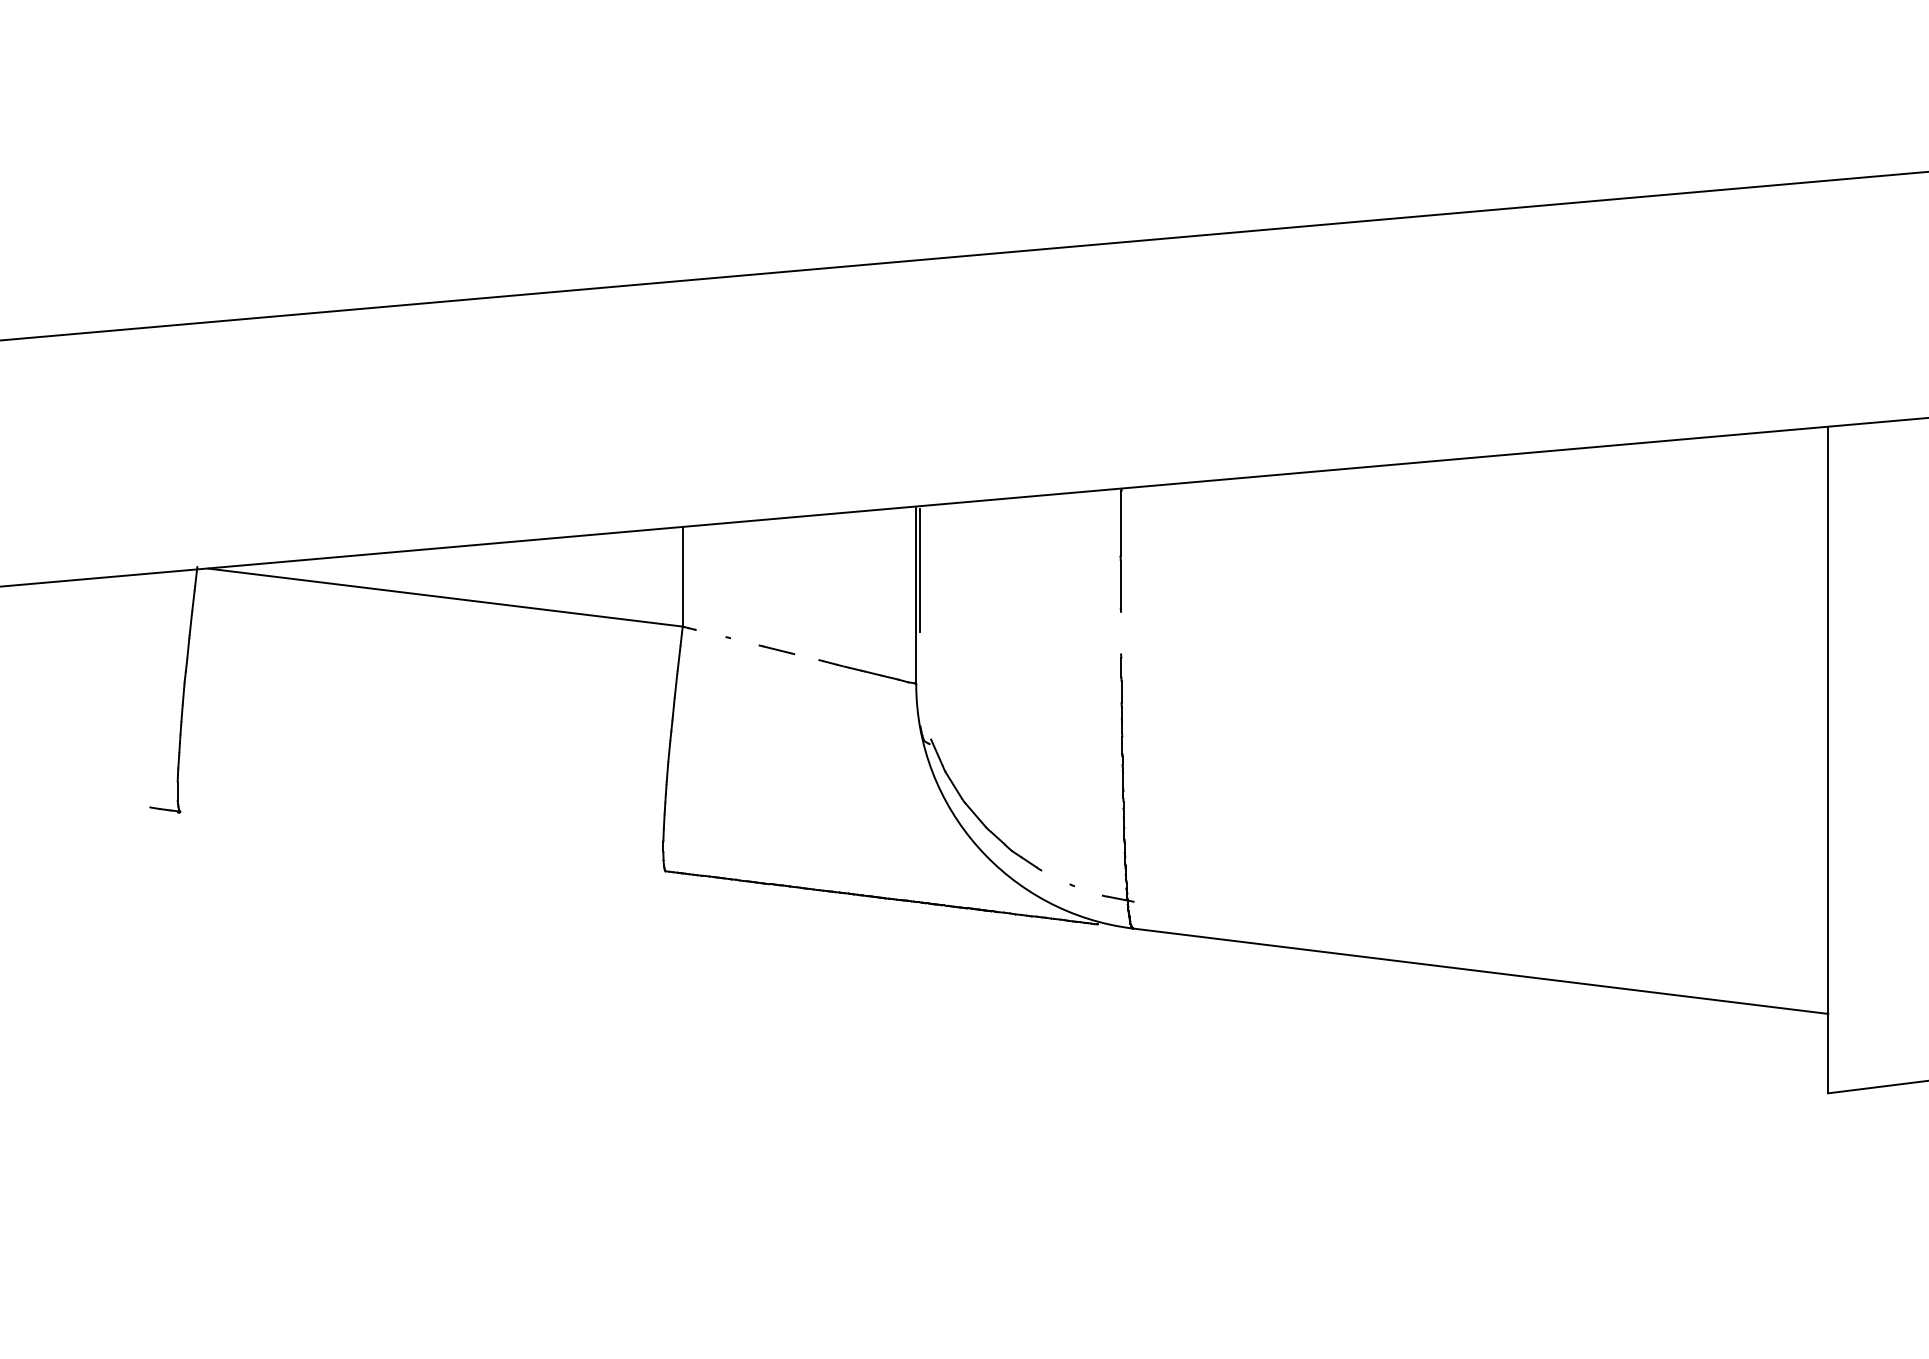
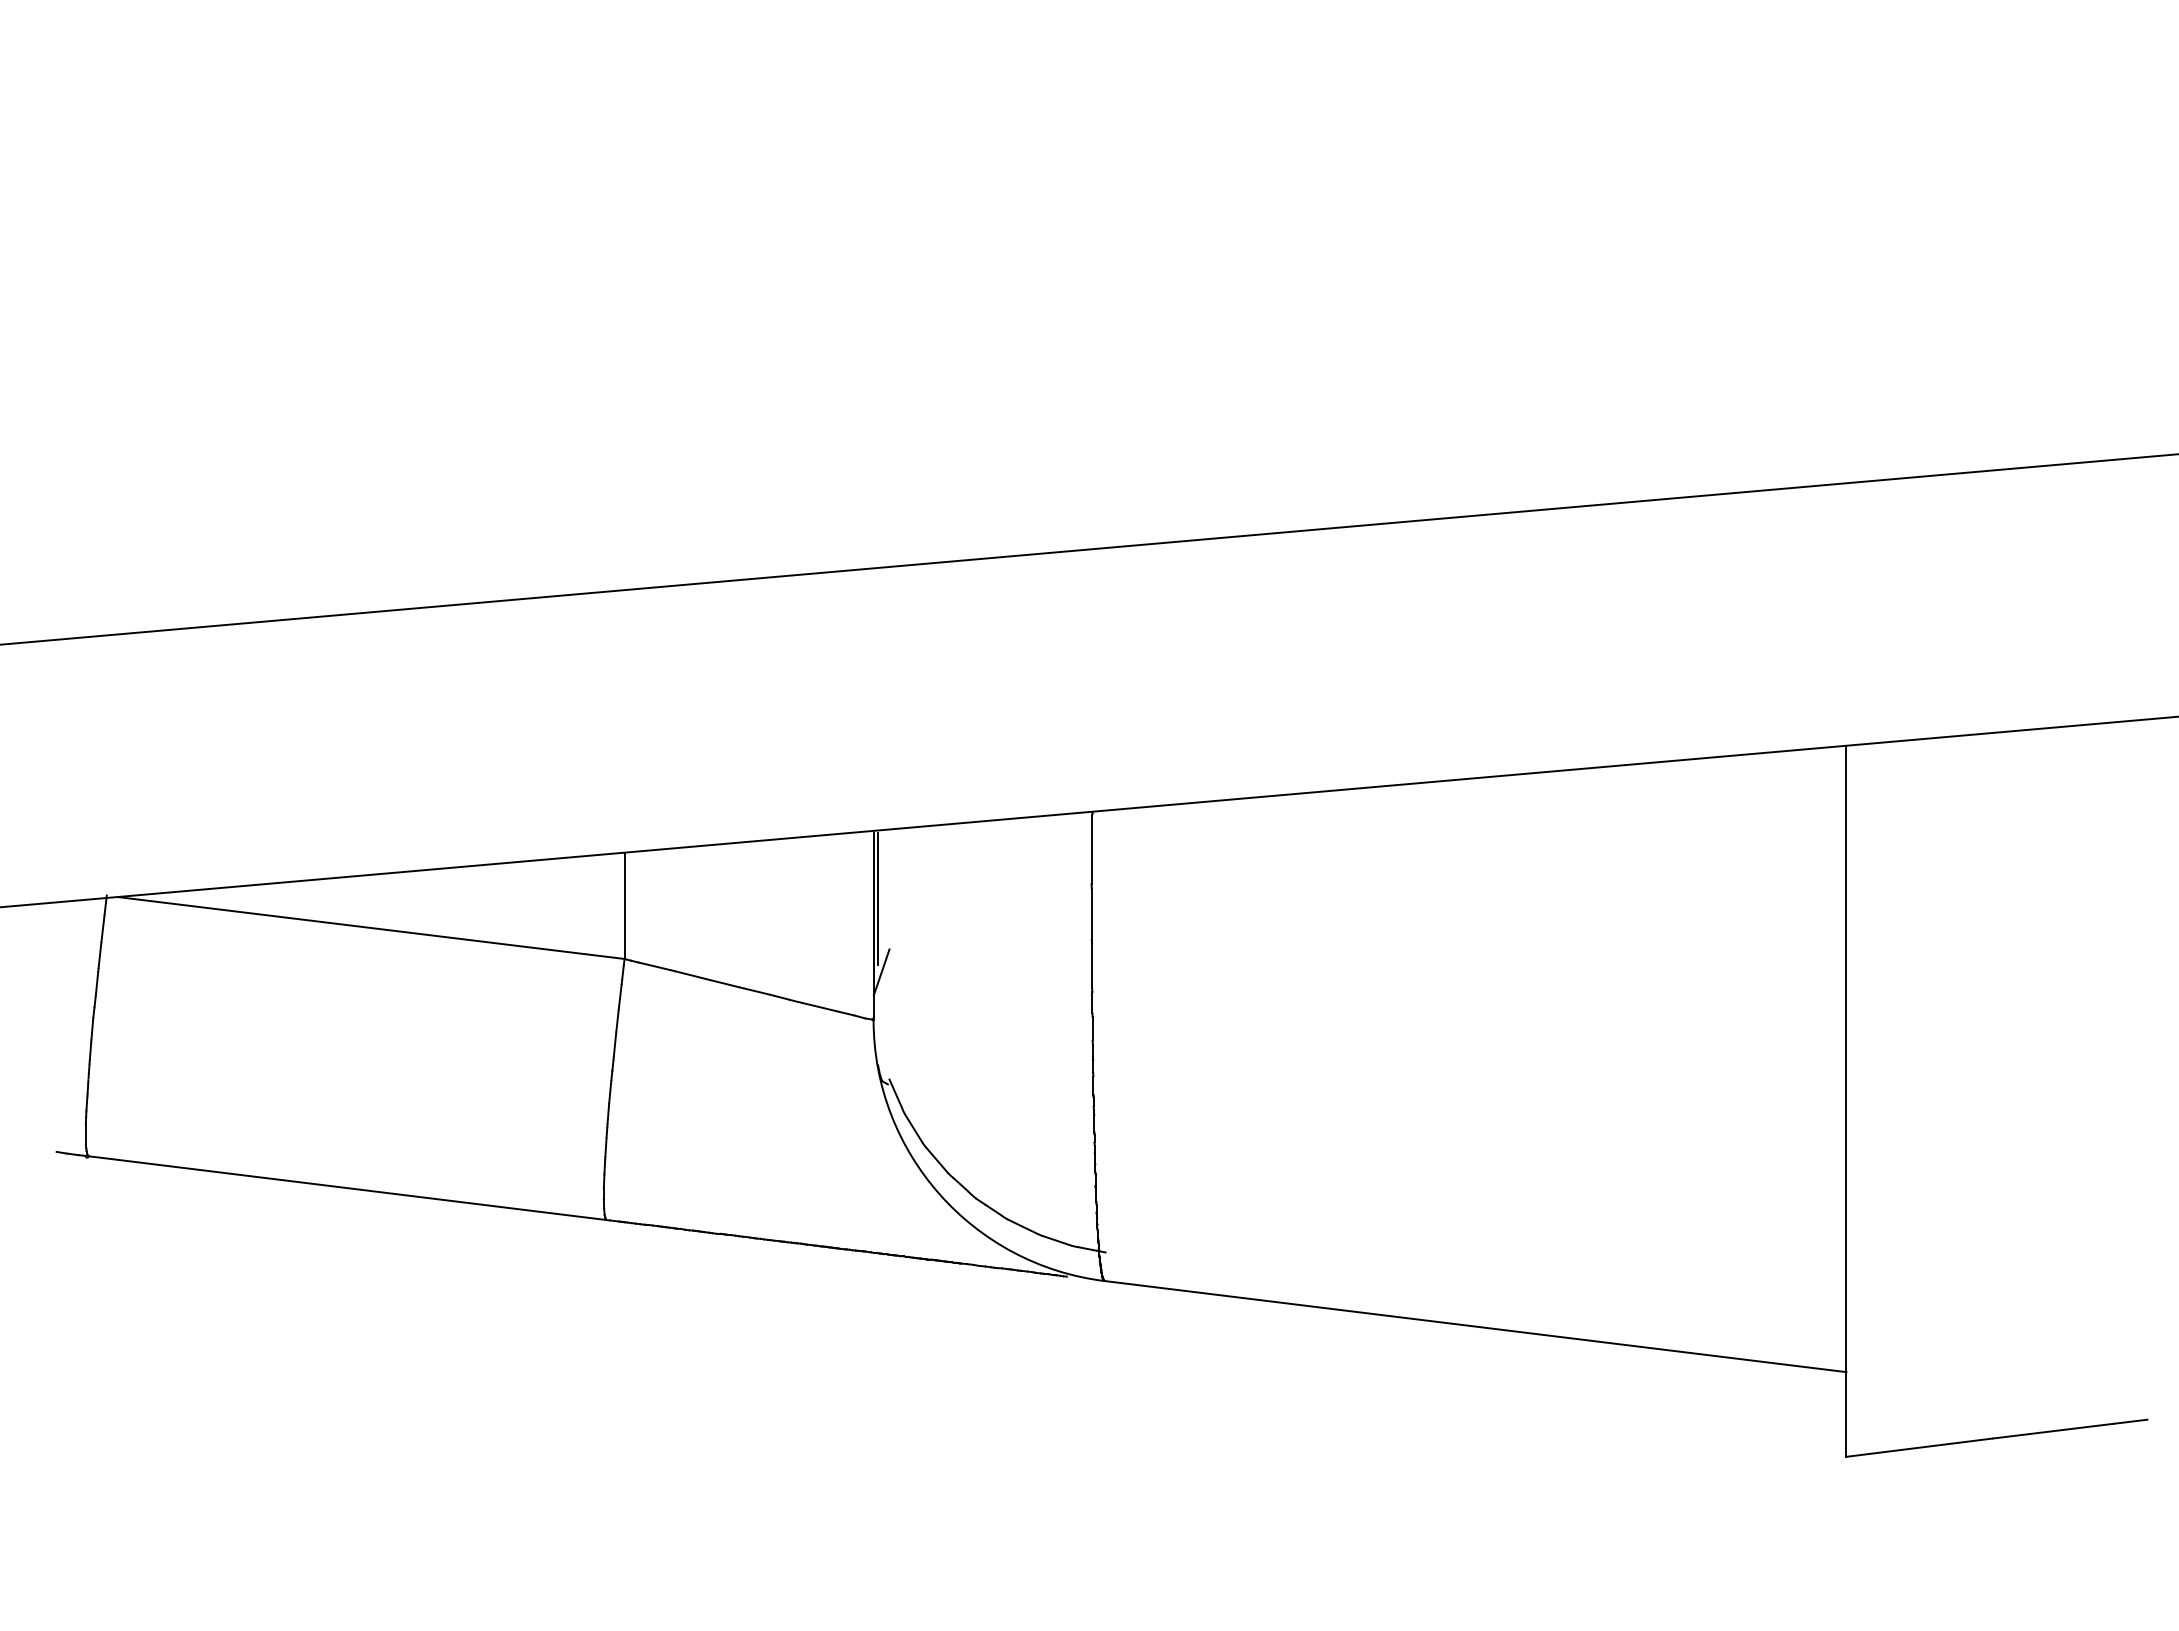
line: (1121, 632) -> (1092, 965), added
line: (710, 633) -> (654, 966), added
line: (923, 639) -> (881, 972), added
line: (744, 641) -> (690, 974), added
line: (806, 657) -> (756, 991), added
line: (423, 841) -> (347, 1188), added
line: (1055, 877) -> (1022, 1226), added
line: (1087, 890) -> (1056, 1240), added

